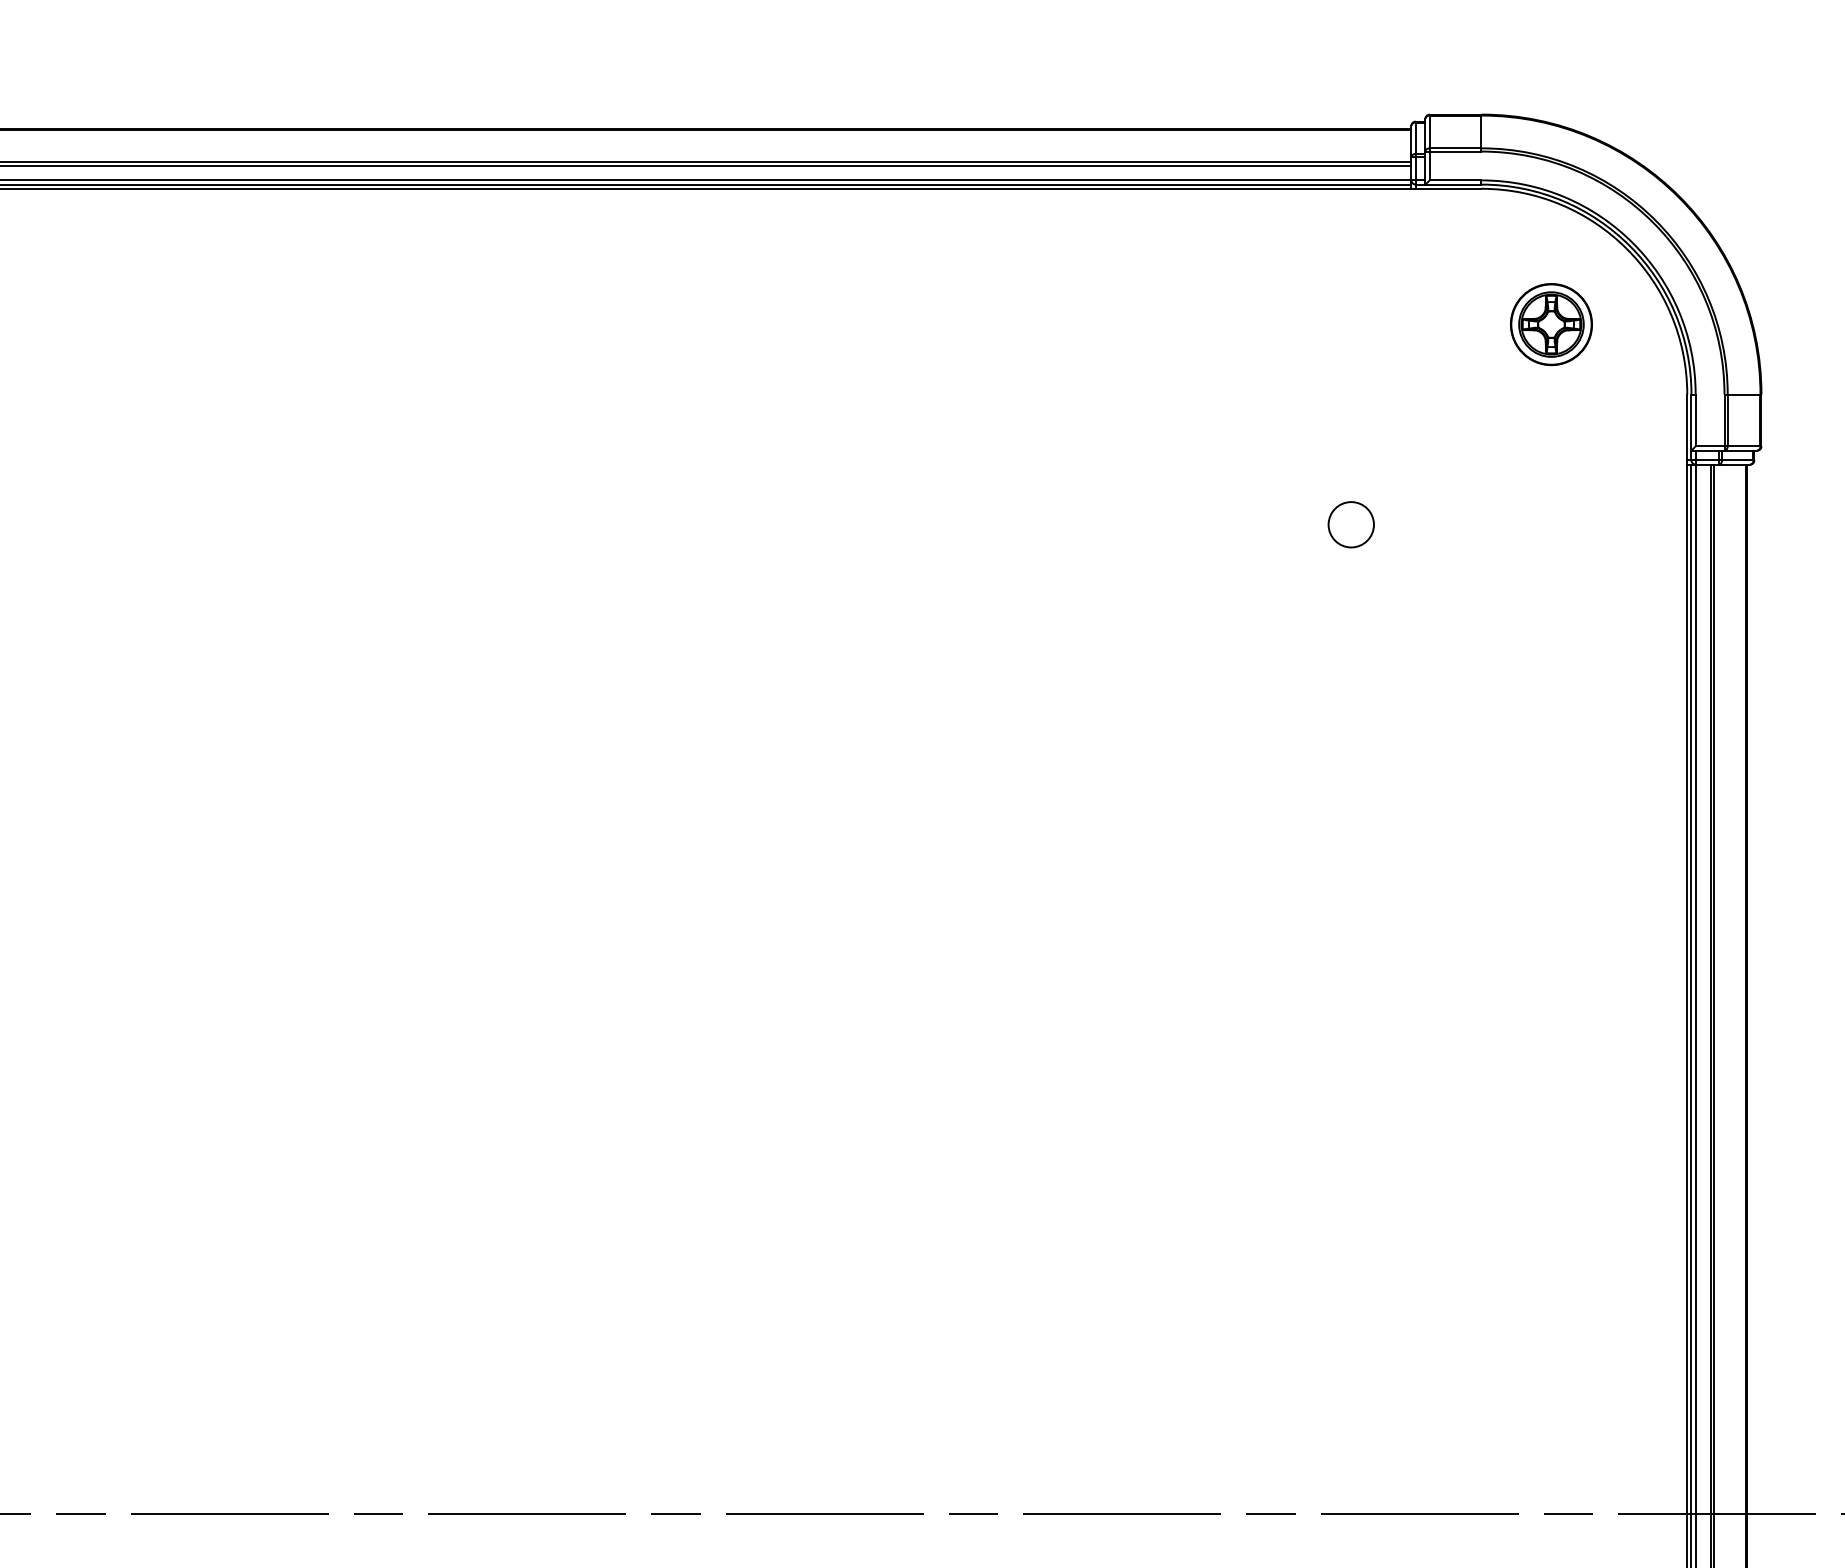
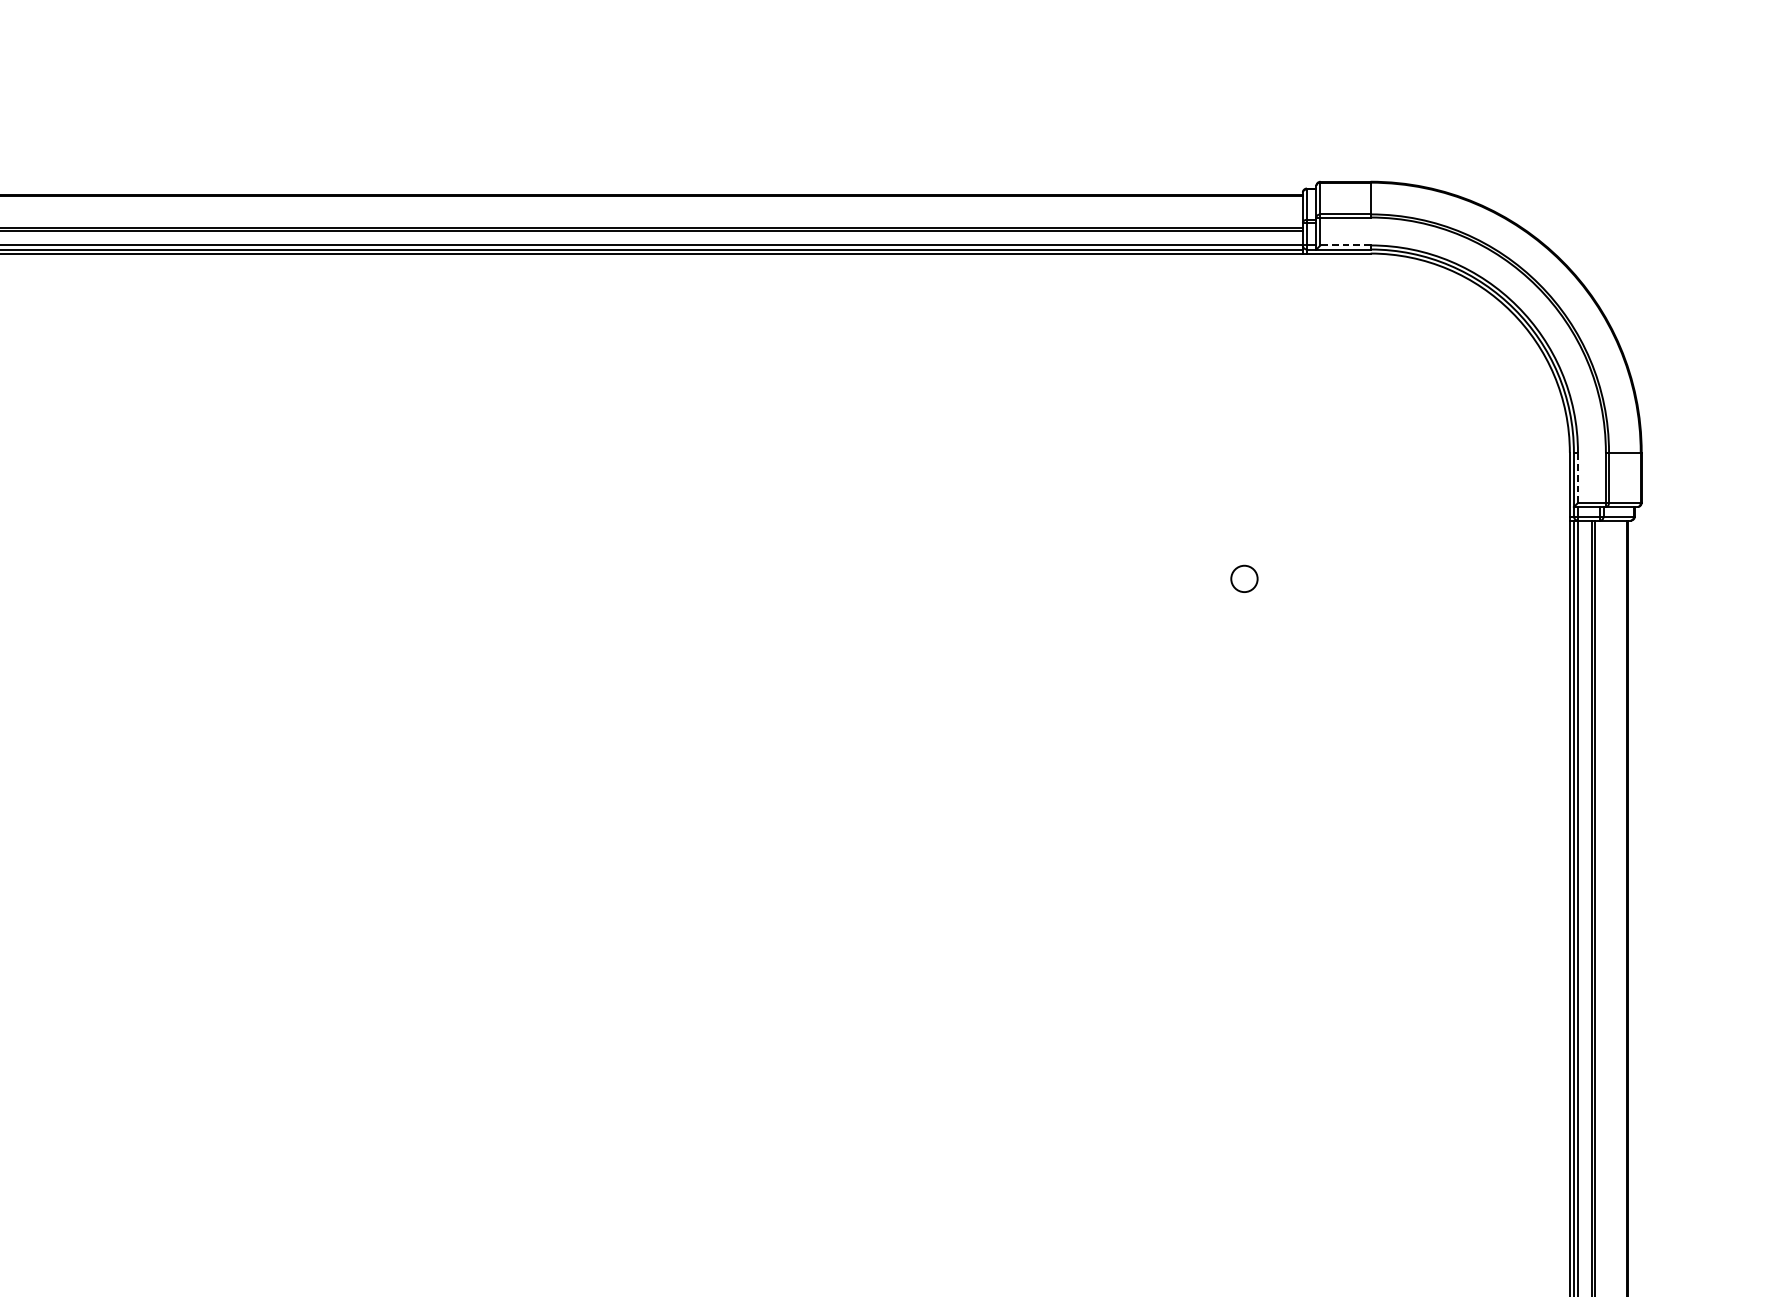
line: (1455, 180) -> (1345, 245), solid -> dashed
part: (1551, 324) -> (1438, 384), removed
line: (1695, 420) -> (1577, 477), solid -> dashed
circle: (1350, 524) -> (1243, 578), size x0.6

